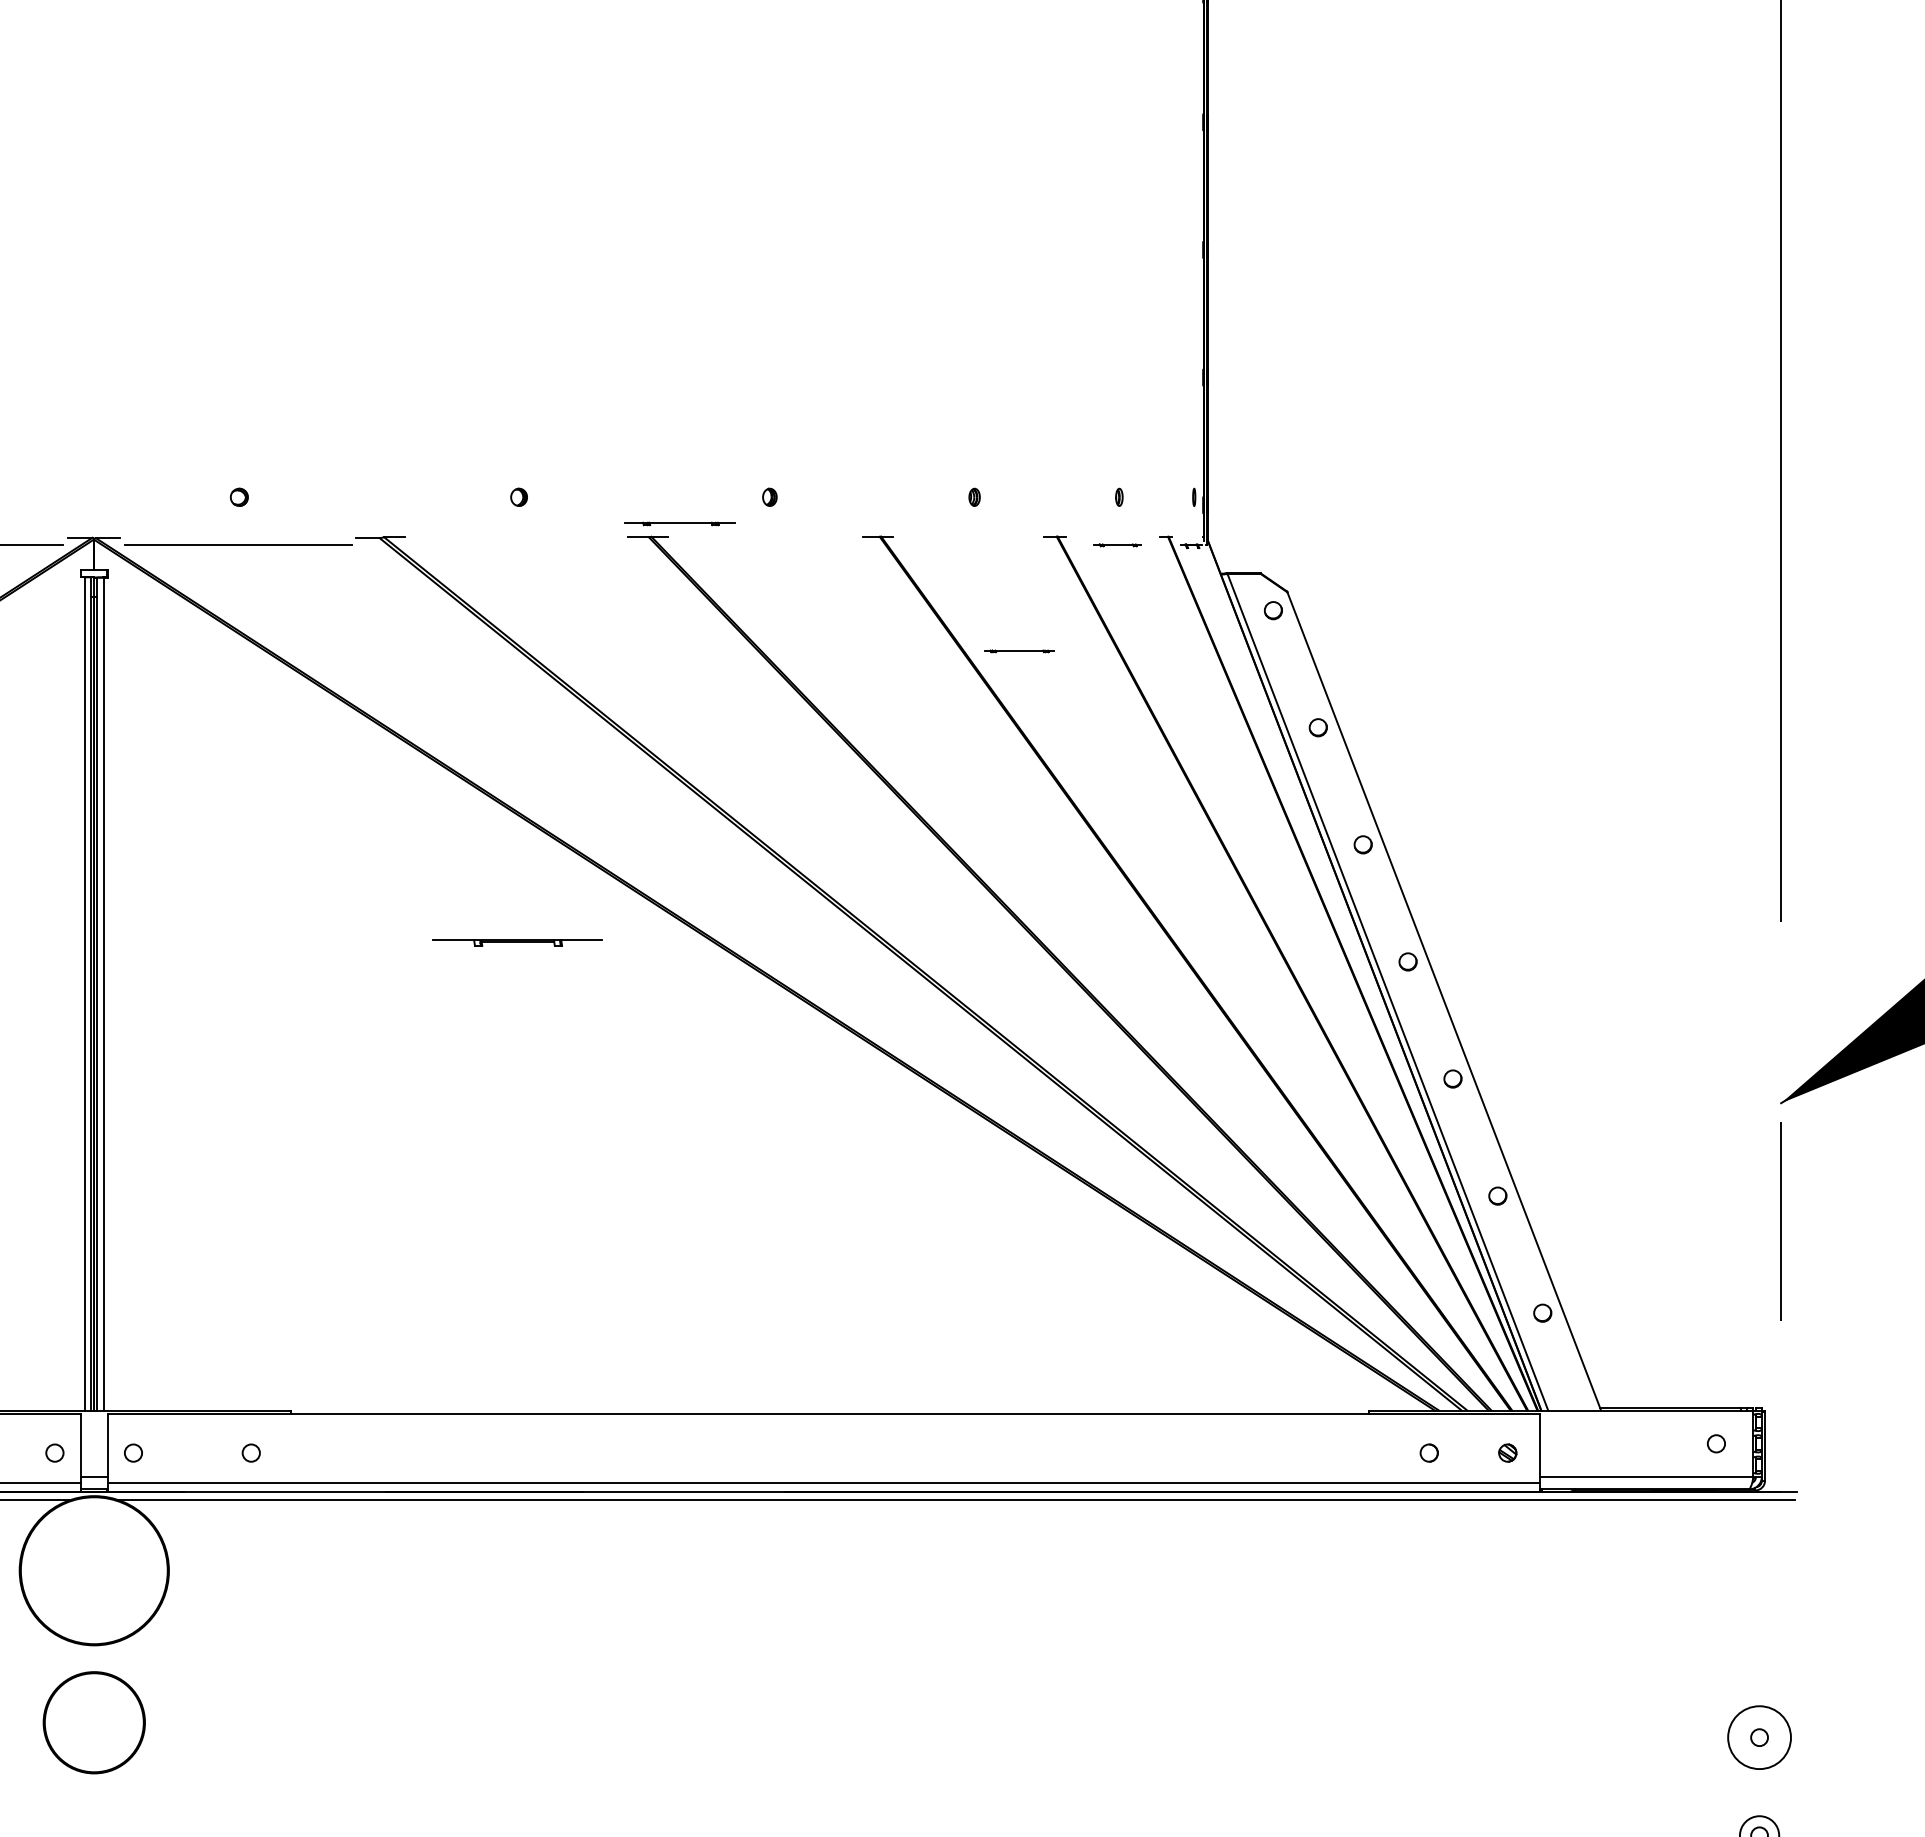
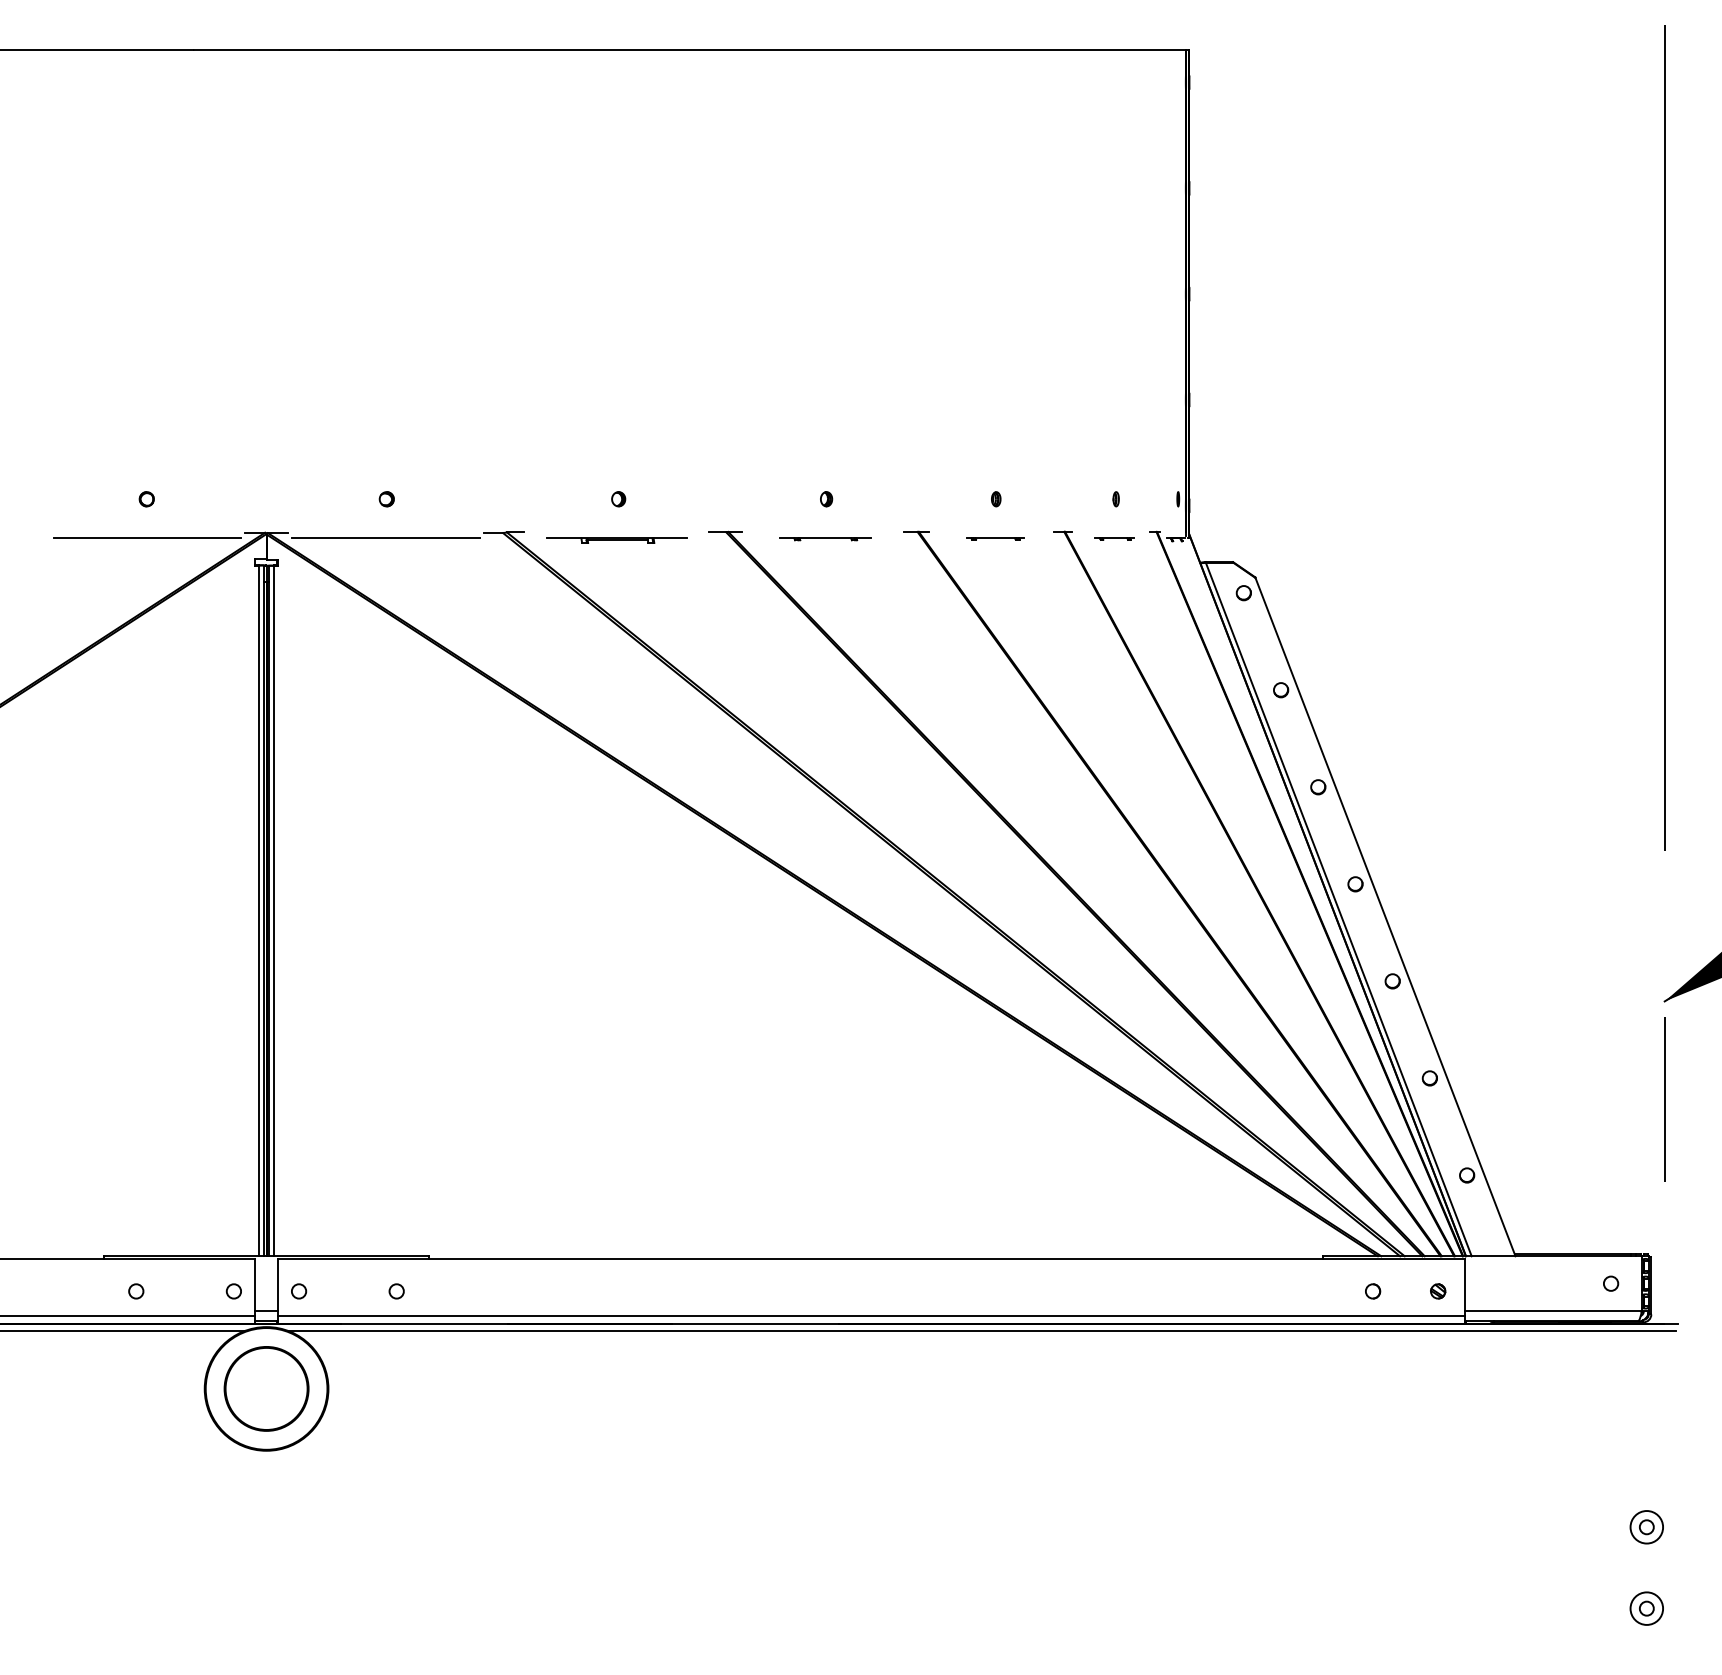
part: (680, 524) -> (825, 539), moved
line: (1019, 650) -> (995, 538), moved
part: (516, 942) -> (616, 540), moved
part: (94, 1722) -> (266, 1388), moved
circle: (1759, 1737) -> (1646, 1527), size x0.62

